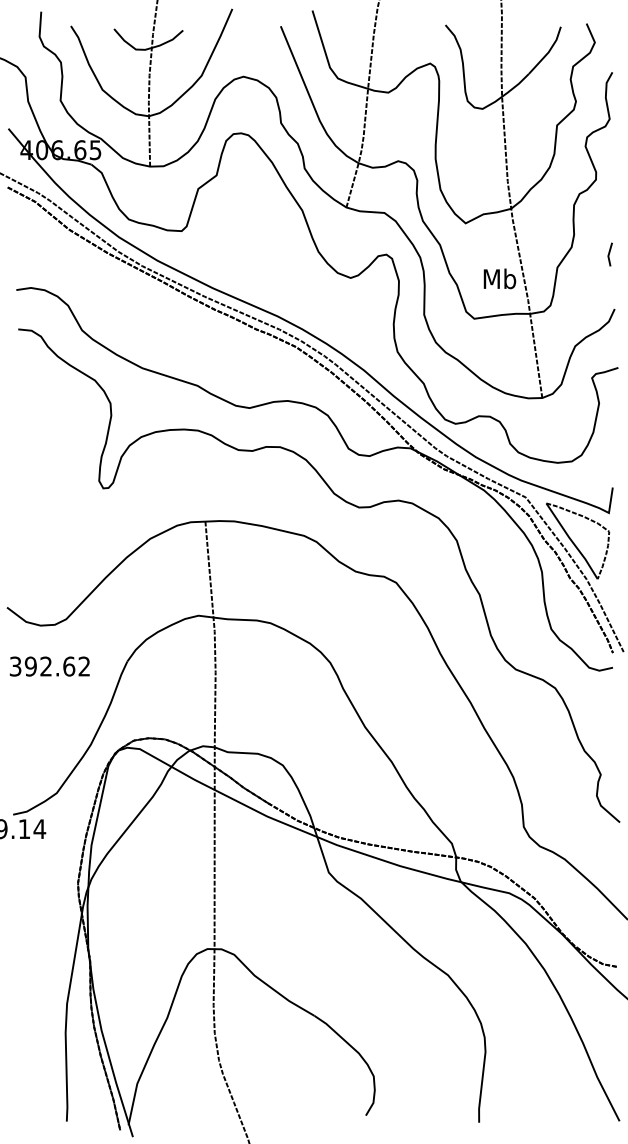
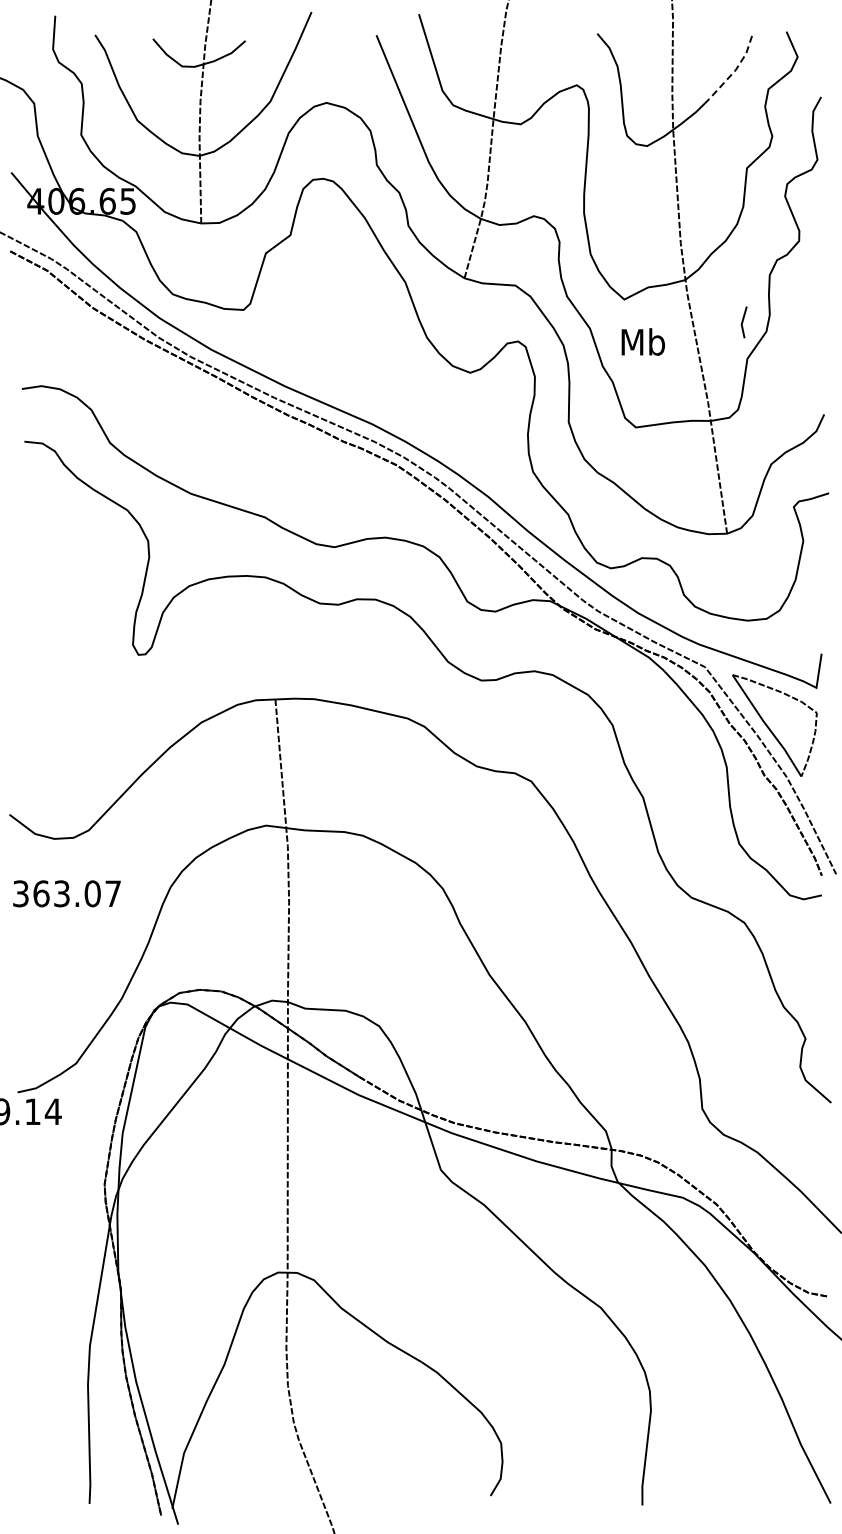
line: (548, 52) -> (735, 70), solid -> dashed
line: (609, 254) -> (743, 322), moved
text: (499, 278) -> (642, 341), moved
text: (57, 666) -> (76, 893), 392.62 -> 363.07

